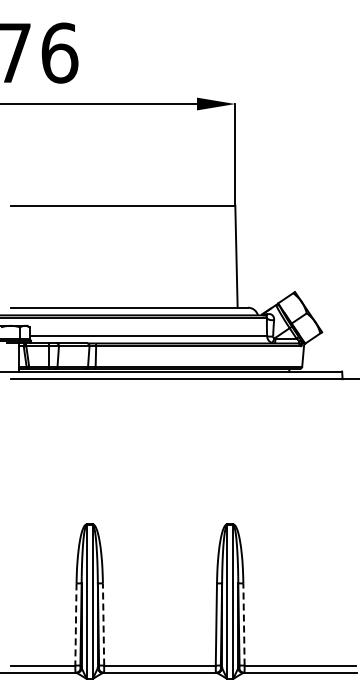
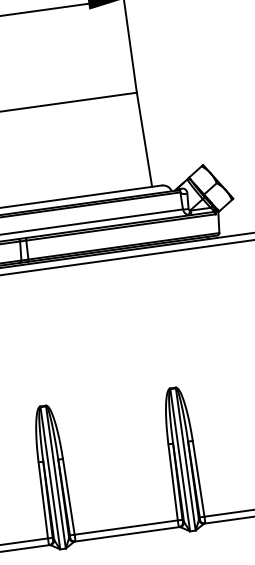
line: (103, 623) -> (68, 495), dashed -> solid
line: (244, 623) -> (198, 477), dashed -> solid
line: (75, 624) -> (42, 500), dashed -> solid

